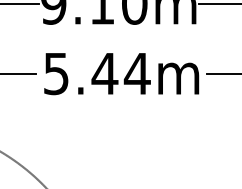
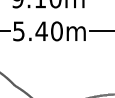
text: (136, 74) -> (56, 31), 5.44m -> 5.40m

